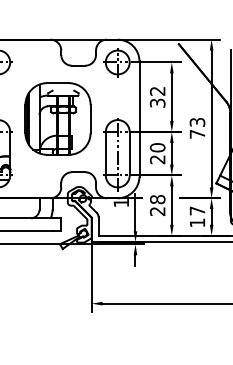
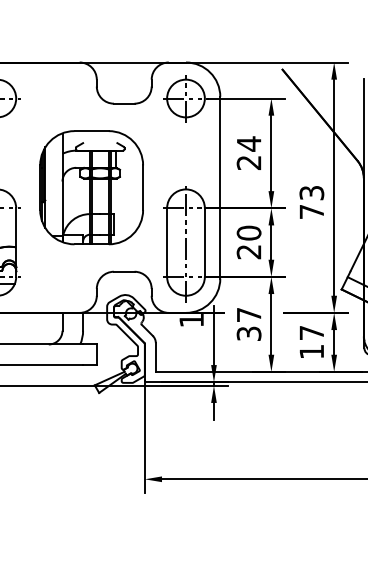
text: (157, 96) -> (248, 152), 32 -> 24
text: (157, 205) -> (248, 324), 28 -> 37

